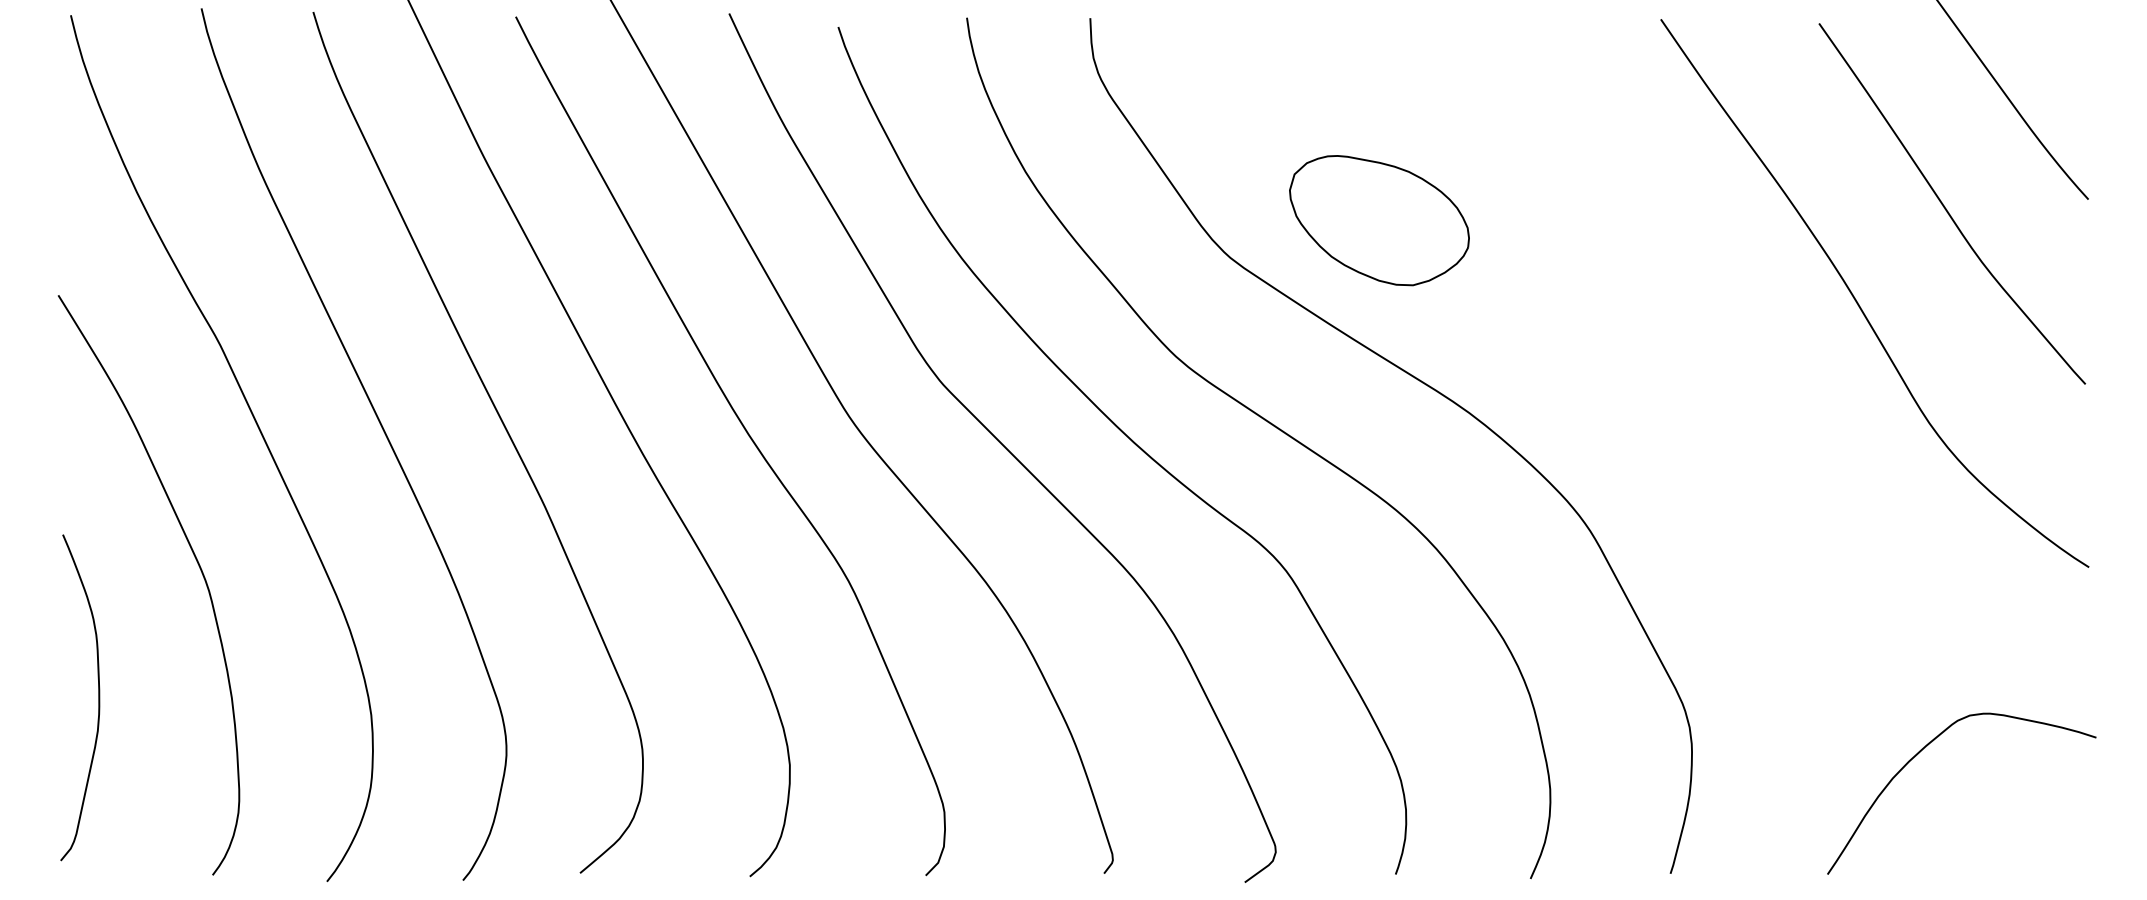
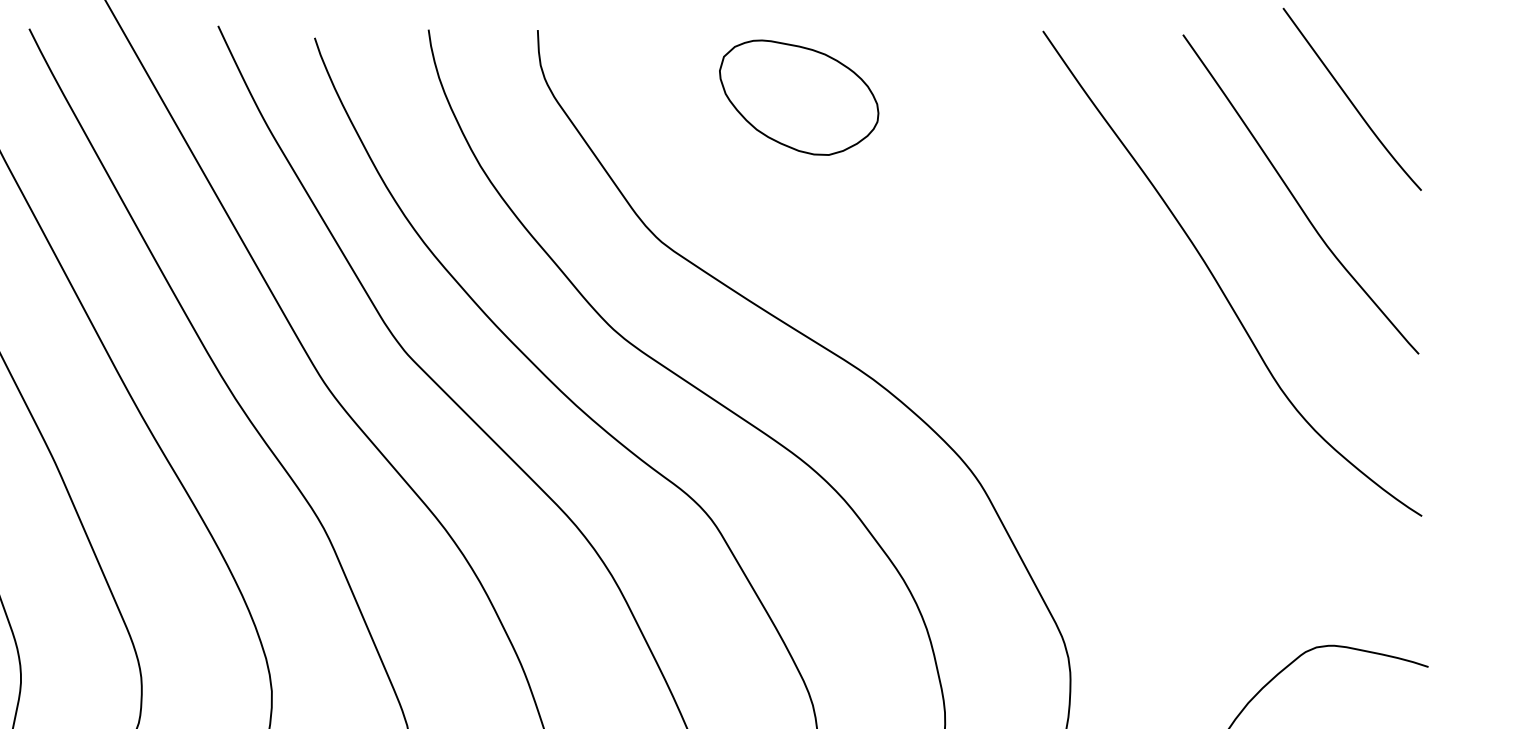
part: (1379, 220) -> (799, 97), moved

